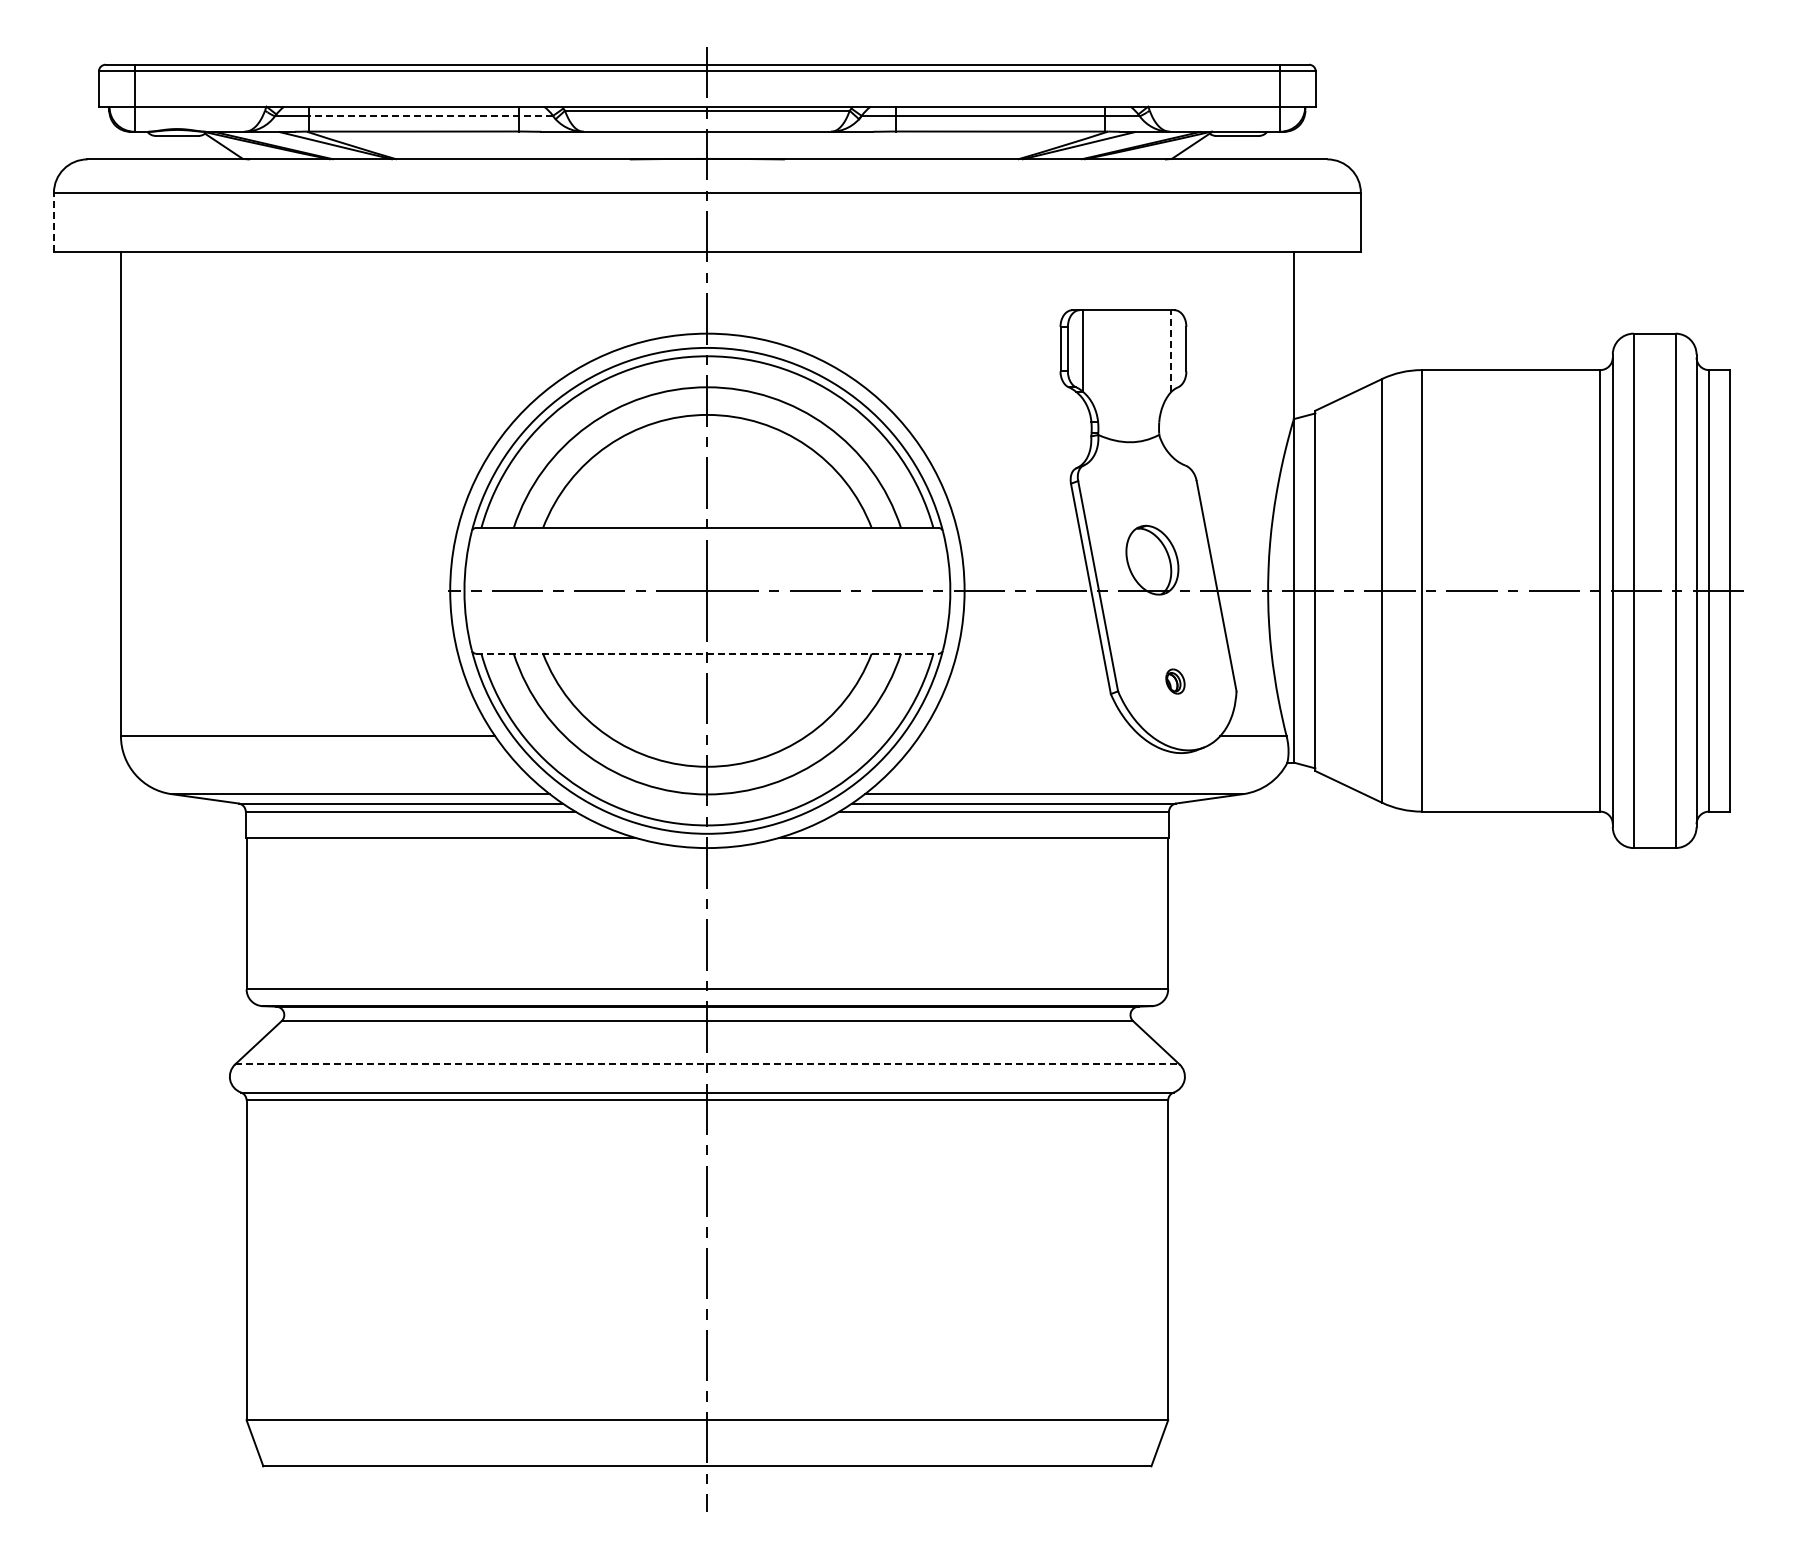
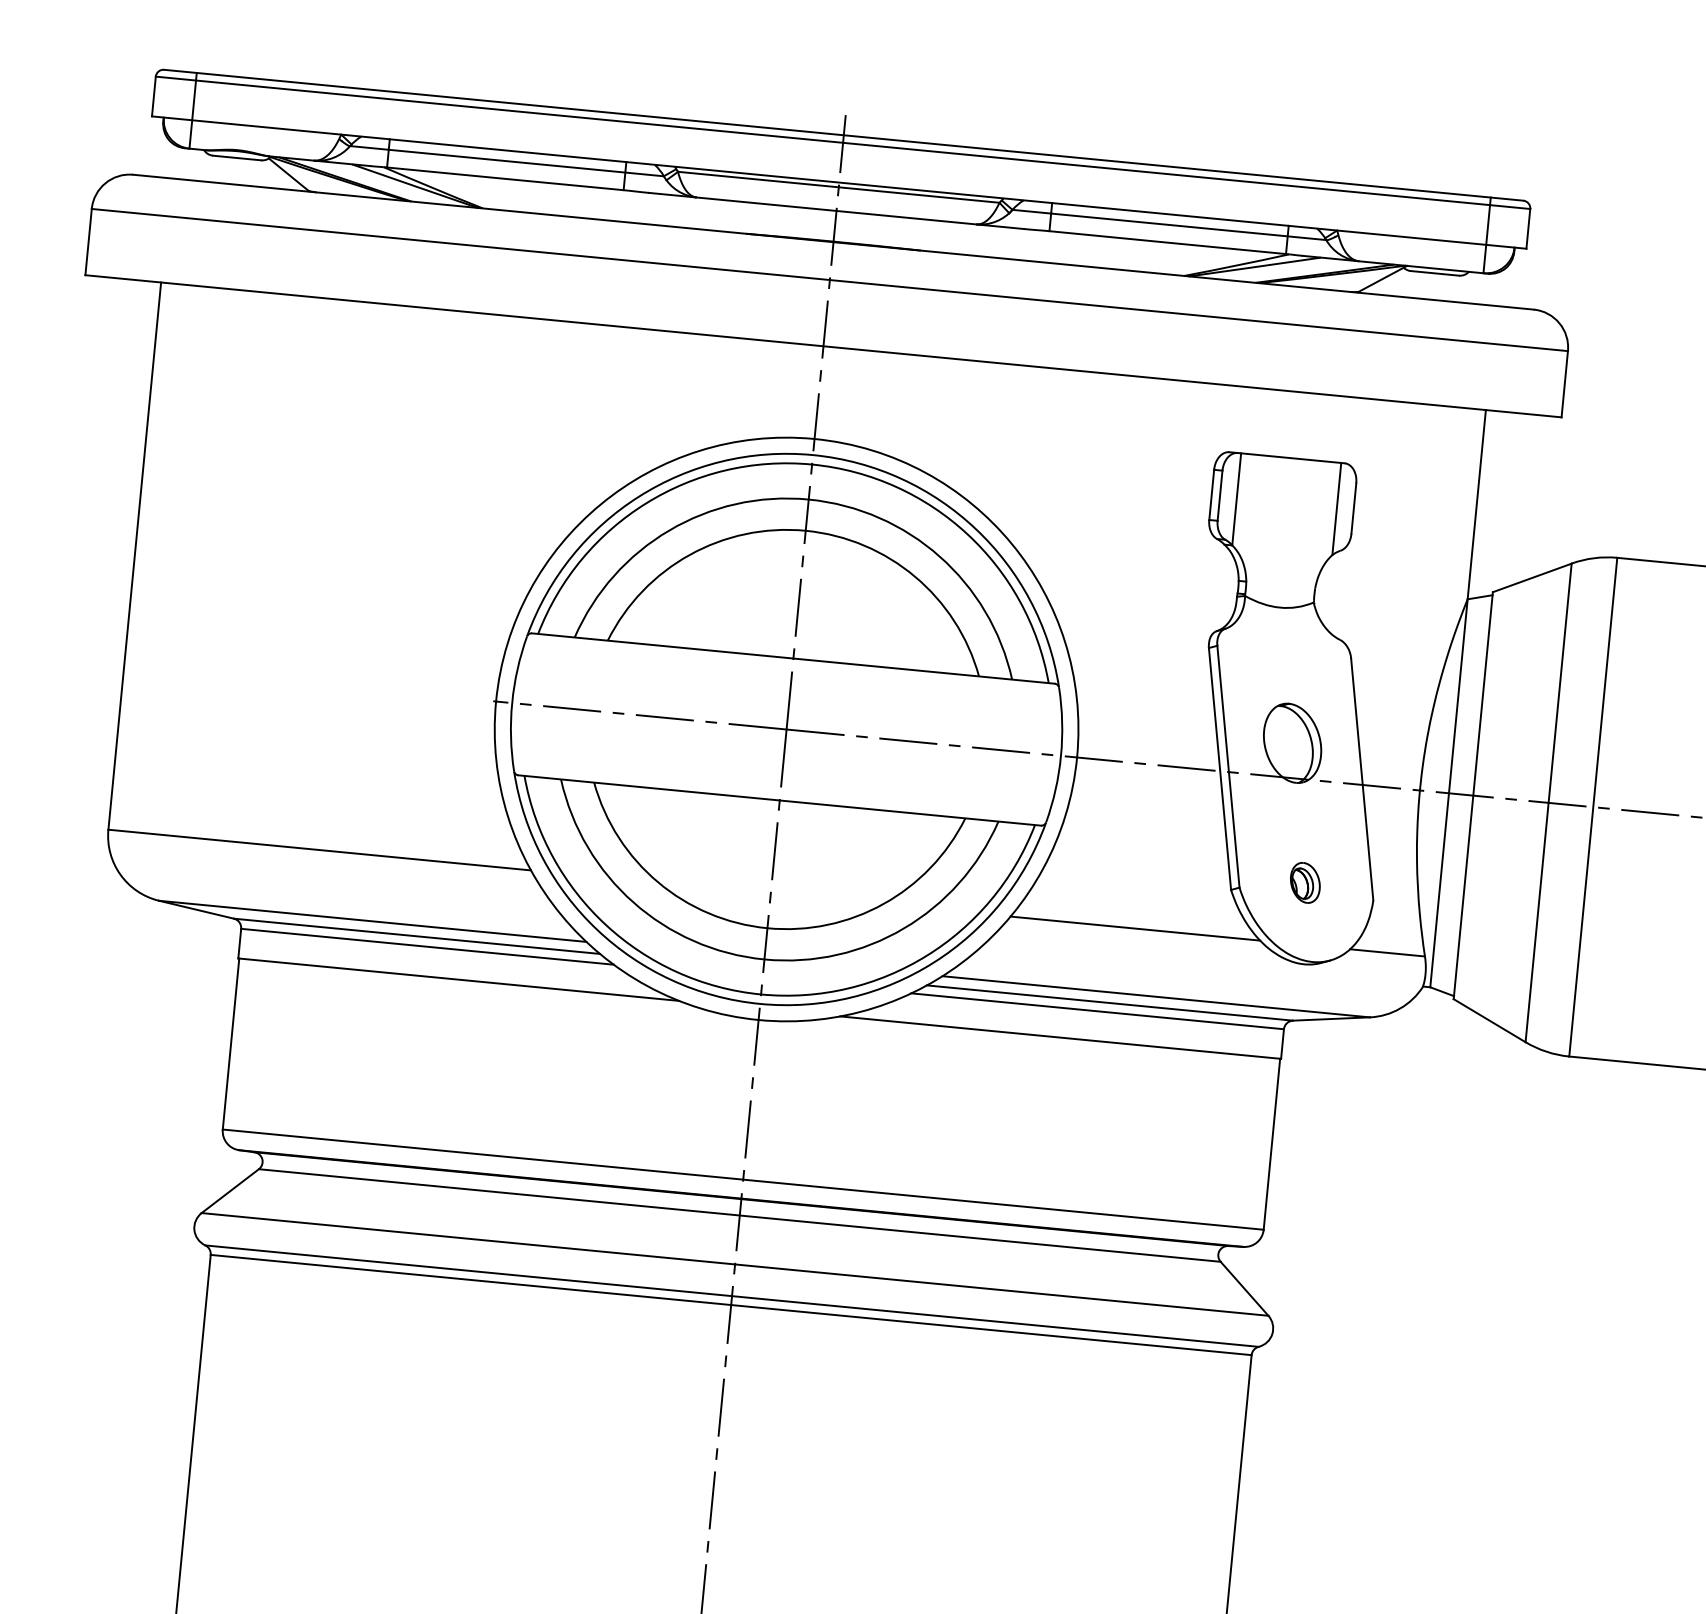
line: (431, 115) -> (526, 162), dashed -> solid
line: (53, 221) -> (88, 241), dashed -> solid
line: (1171, 350) -> (1336, 508), dashed -> solid
line: (707, 653) -> (779, 800), dashed -> solid
part: (1175, 681) -> (1305, 882), size x1.43
line: (1029, 736) -> (1134, 929), added
line: (707, 1064) -> (735, 1264), dashed -> solid

